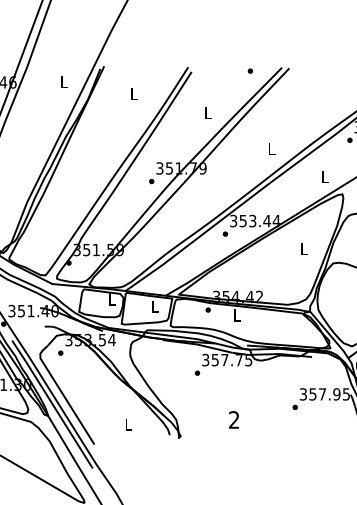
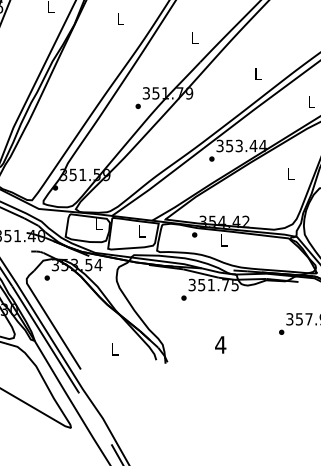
text: (224, 360) -> (210, 285), 357.75 -> 351.75
text: (233, 419) -> (219, 344), 2 -> 4

